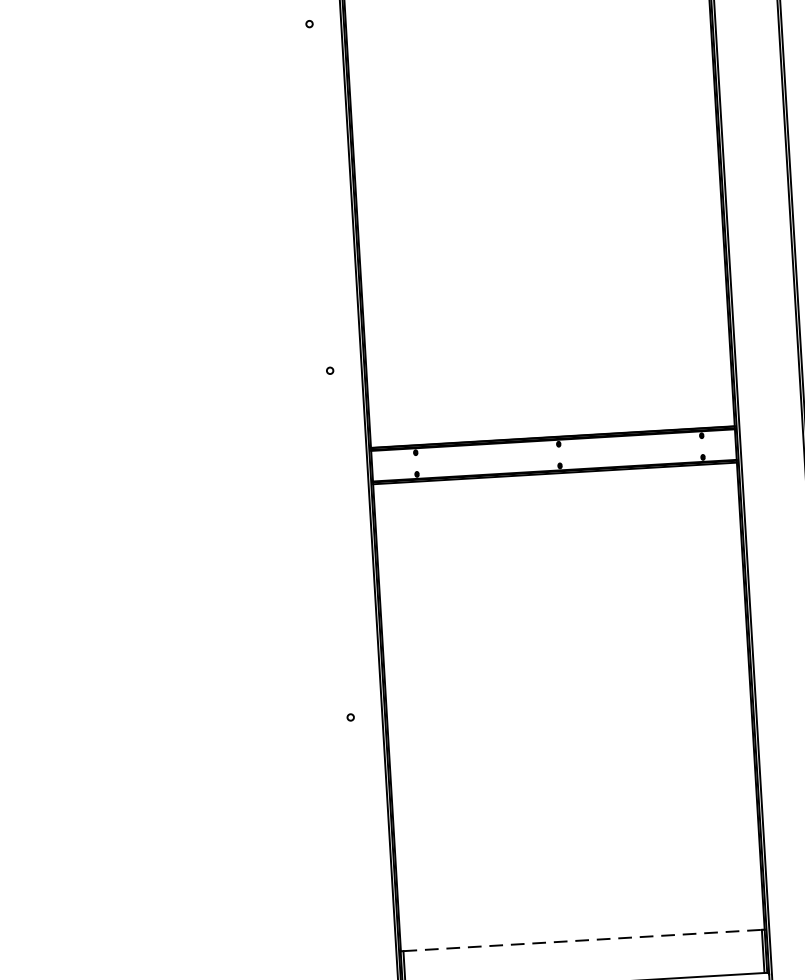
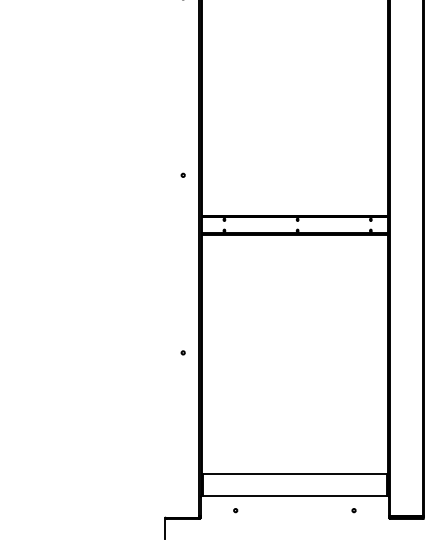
line: (582, 940) -> (294, 473), dashed -> solid

